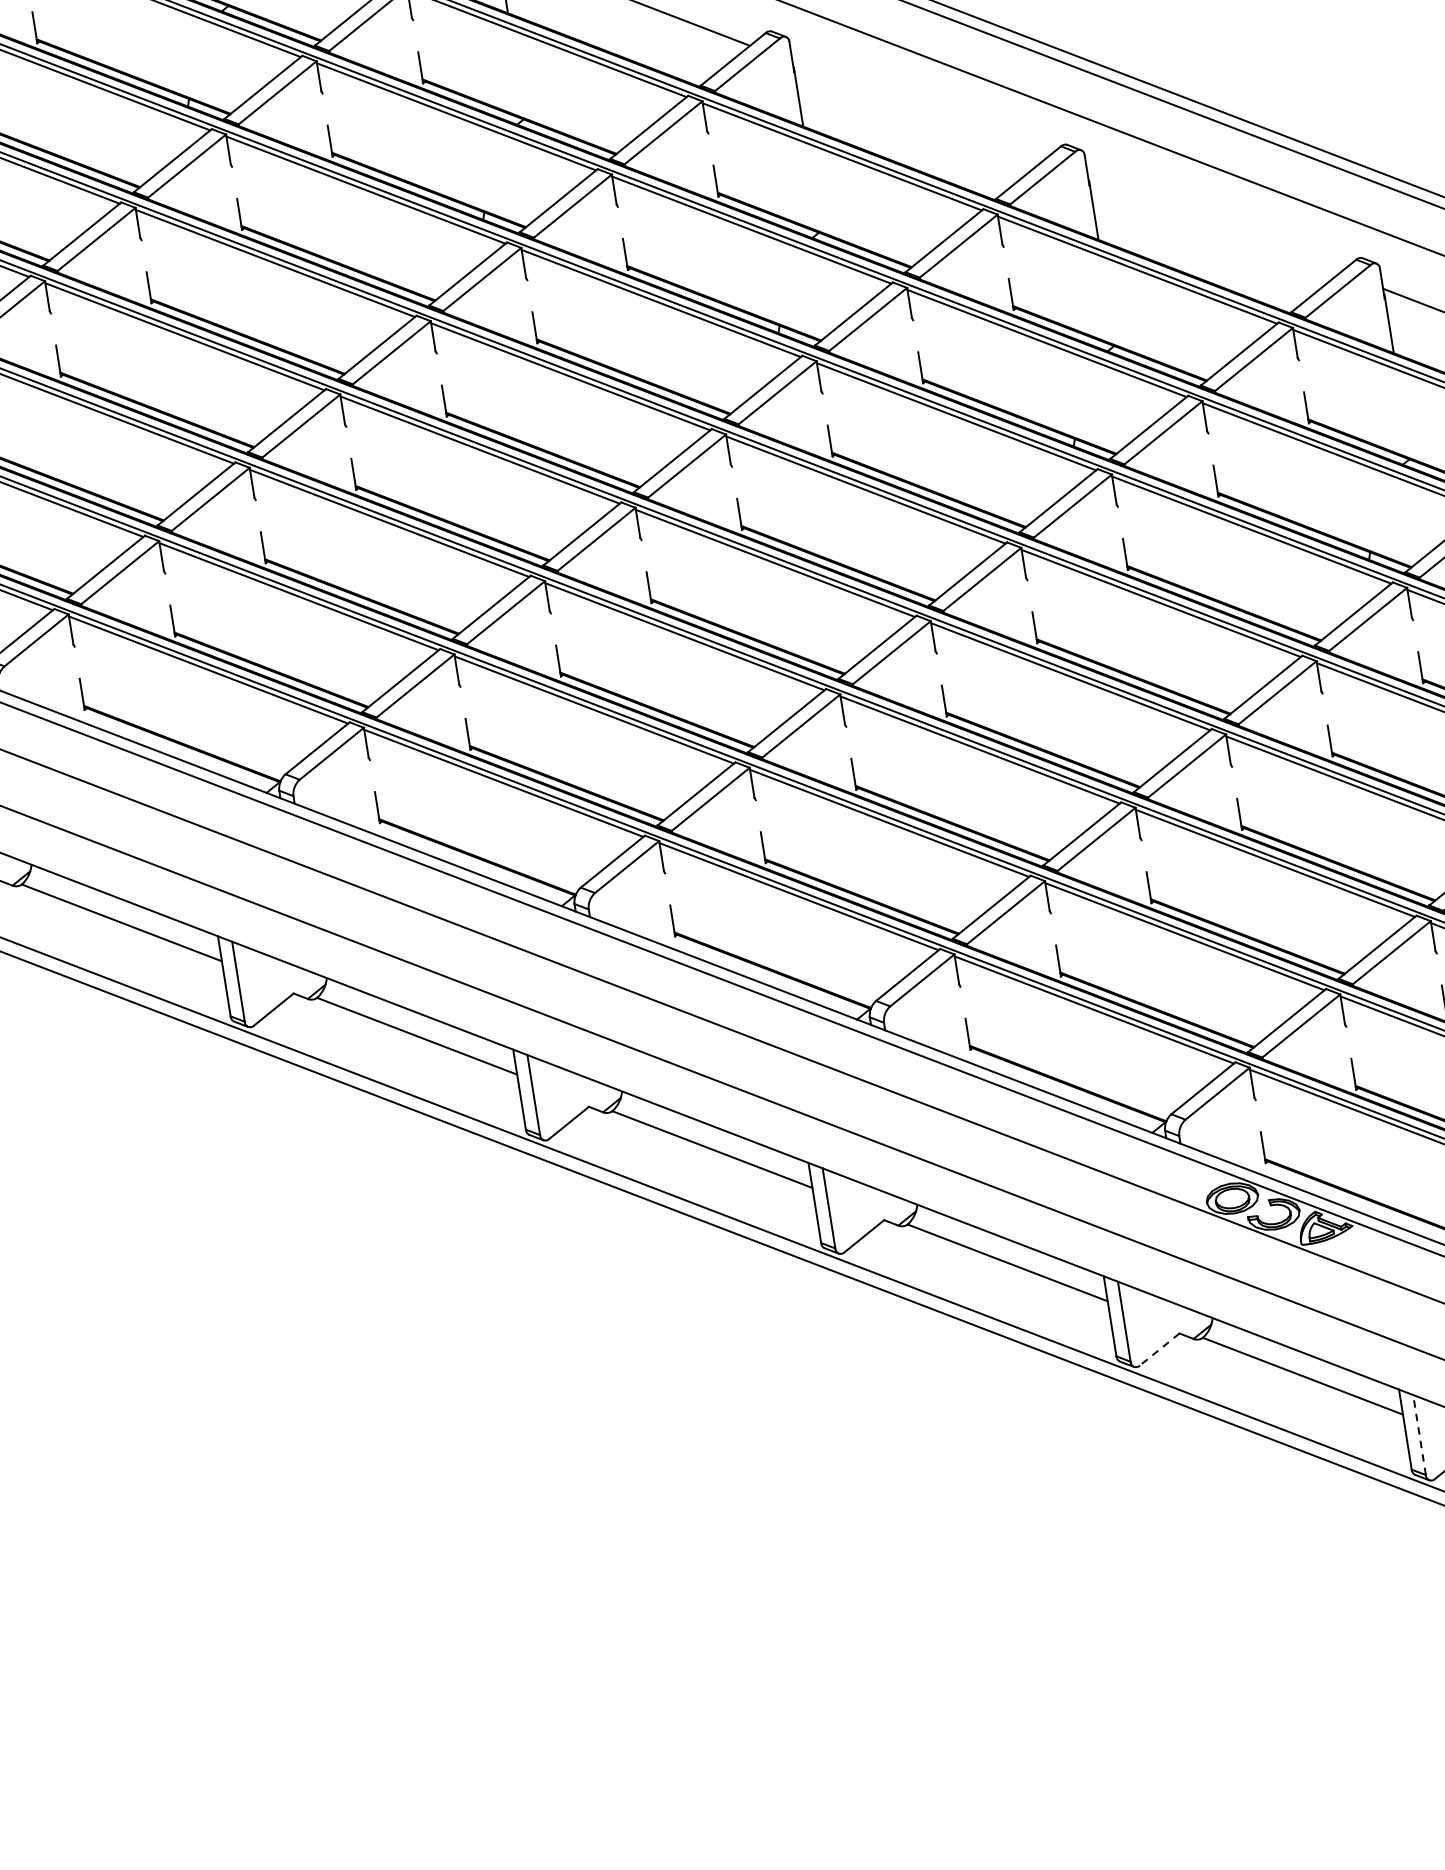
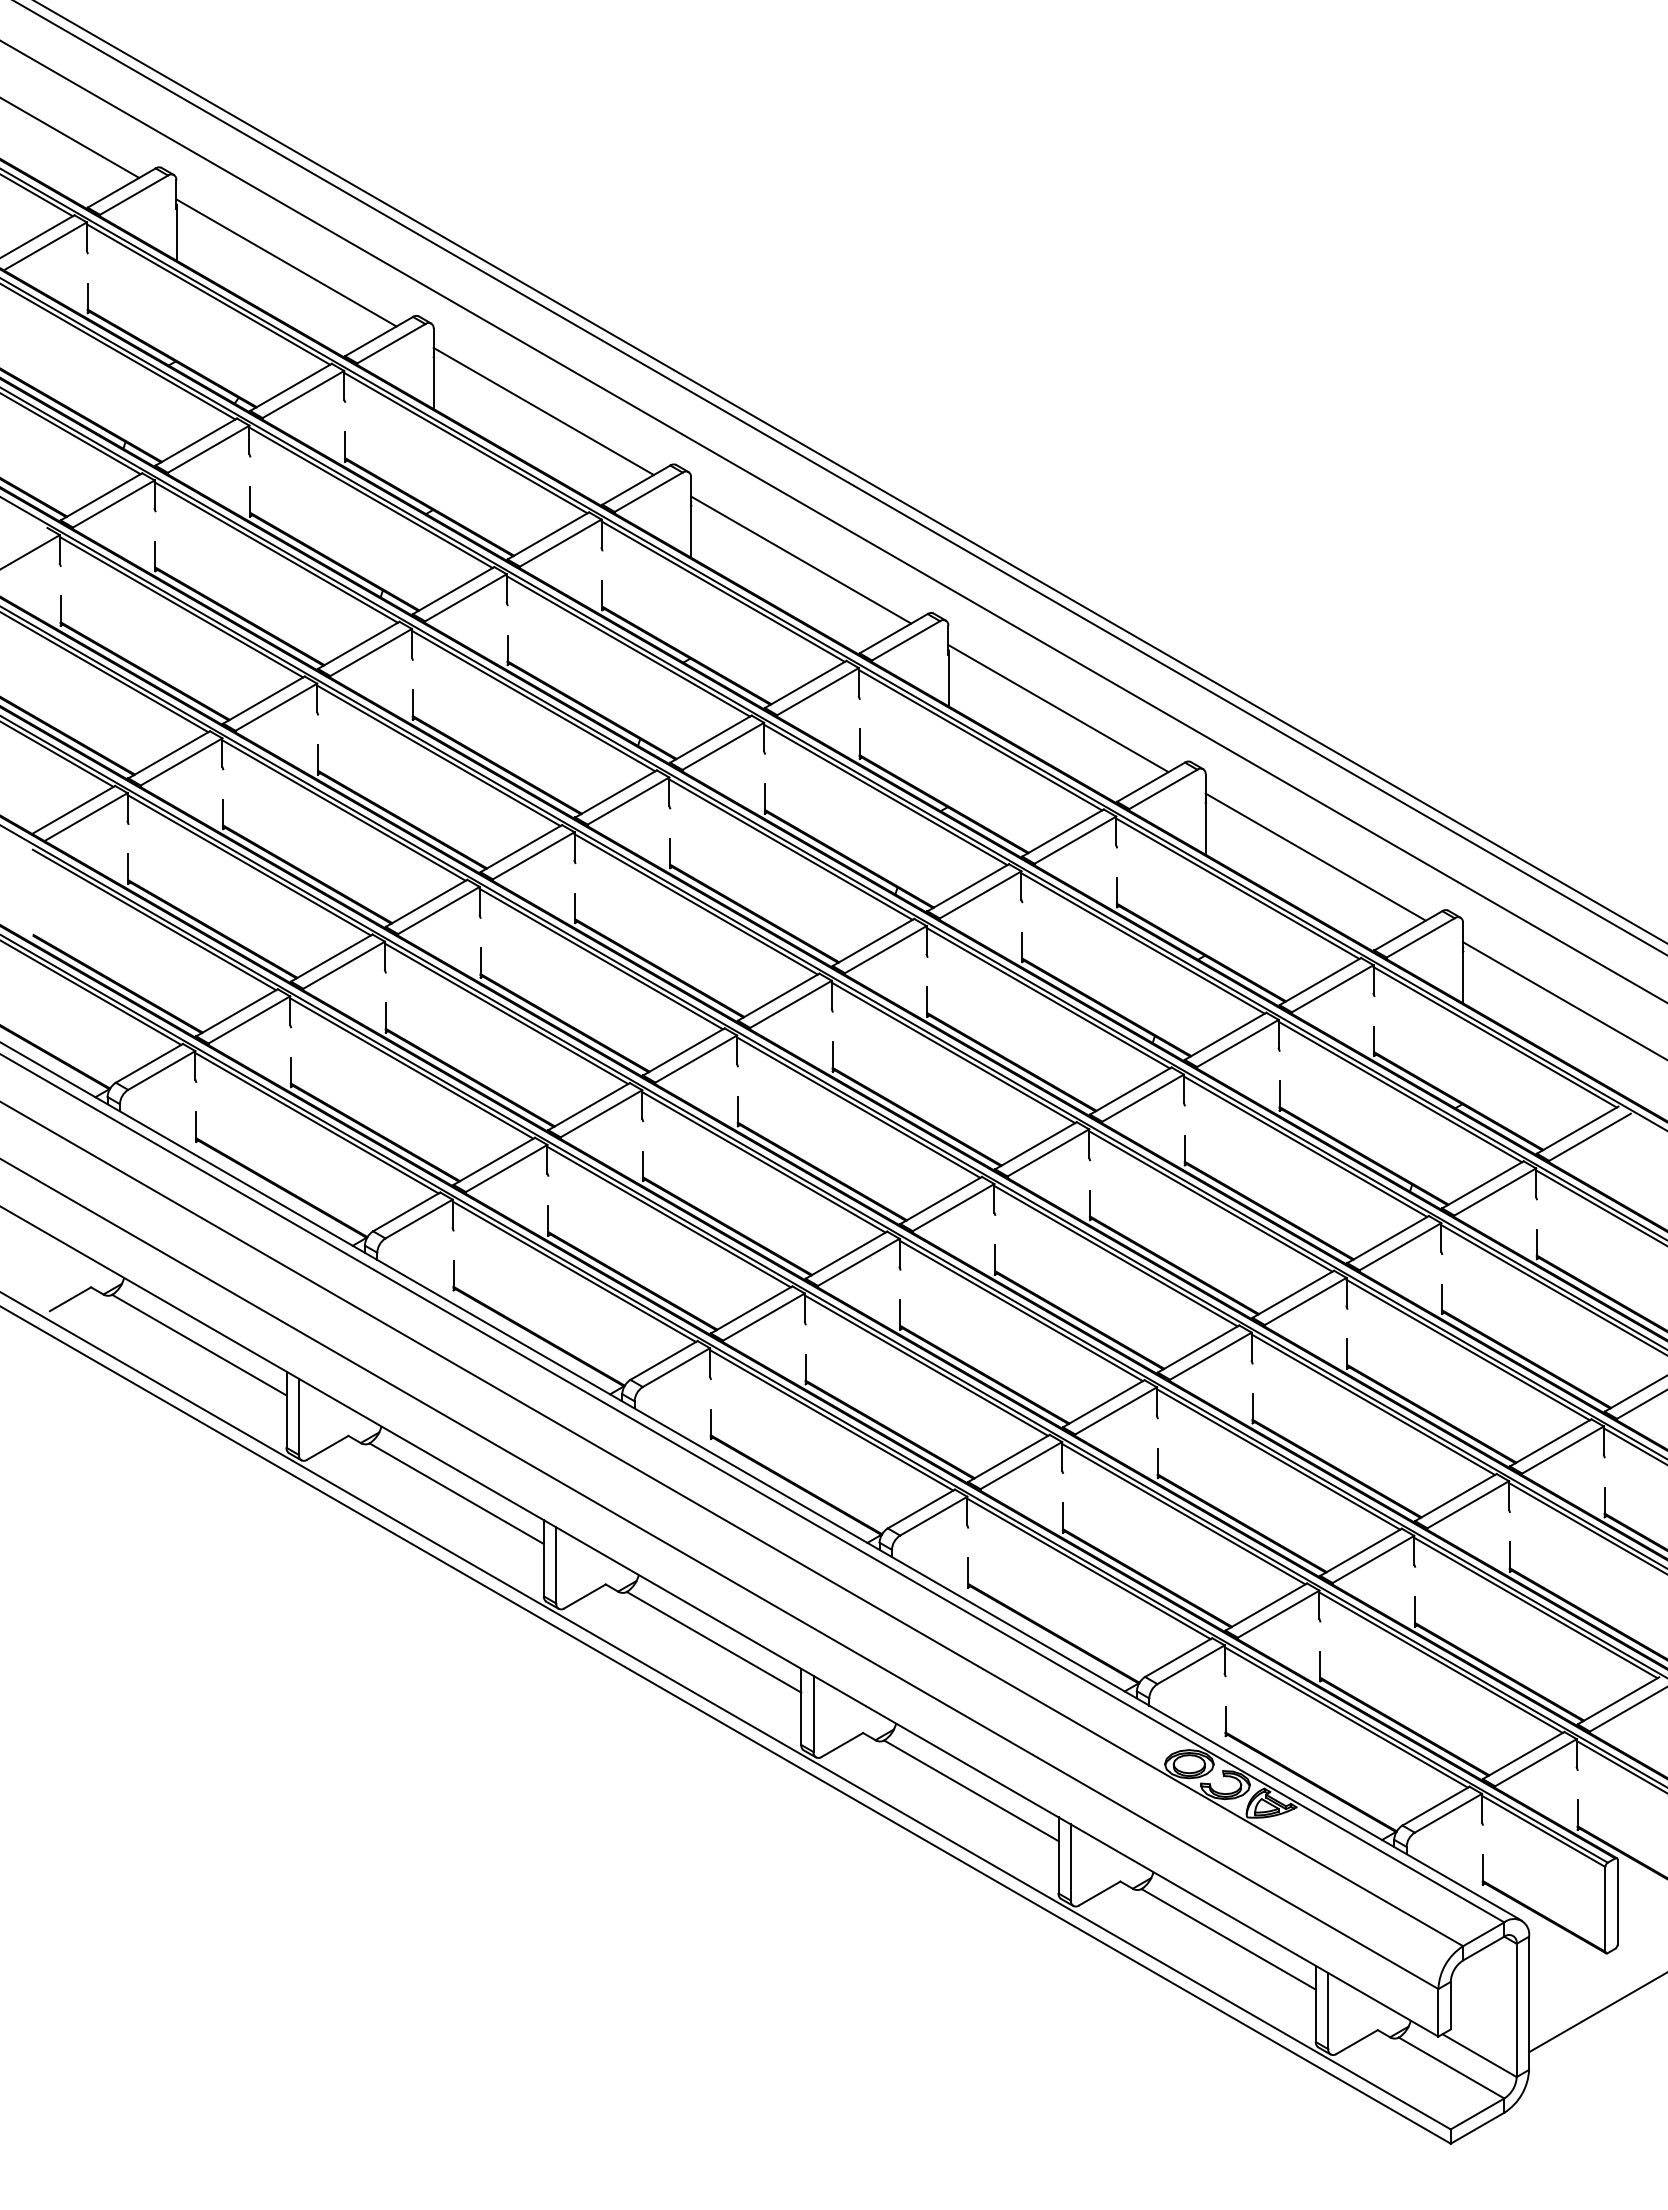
line: (919, 110) -> (1058, 708), added
line: (1213, 223) -> (1315, 856), added
line: (1159, 1349) -> (1099, 1893), dashed -> solid
line: (1419, 1434) -> (1328, 2010), dashed -> solid

